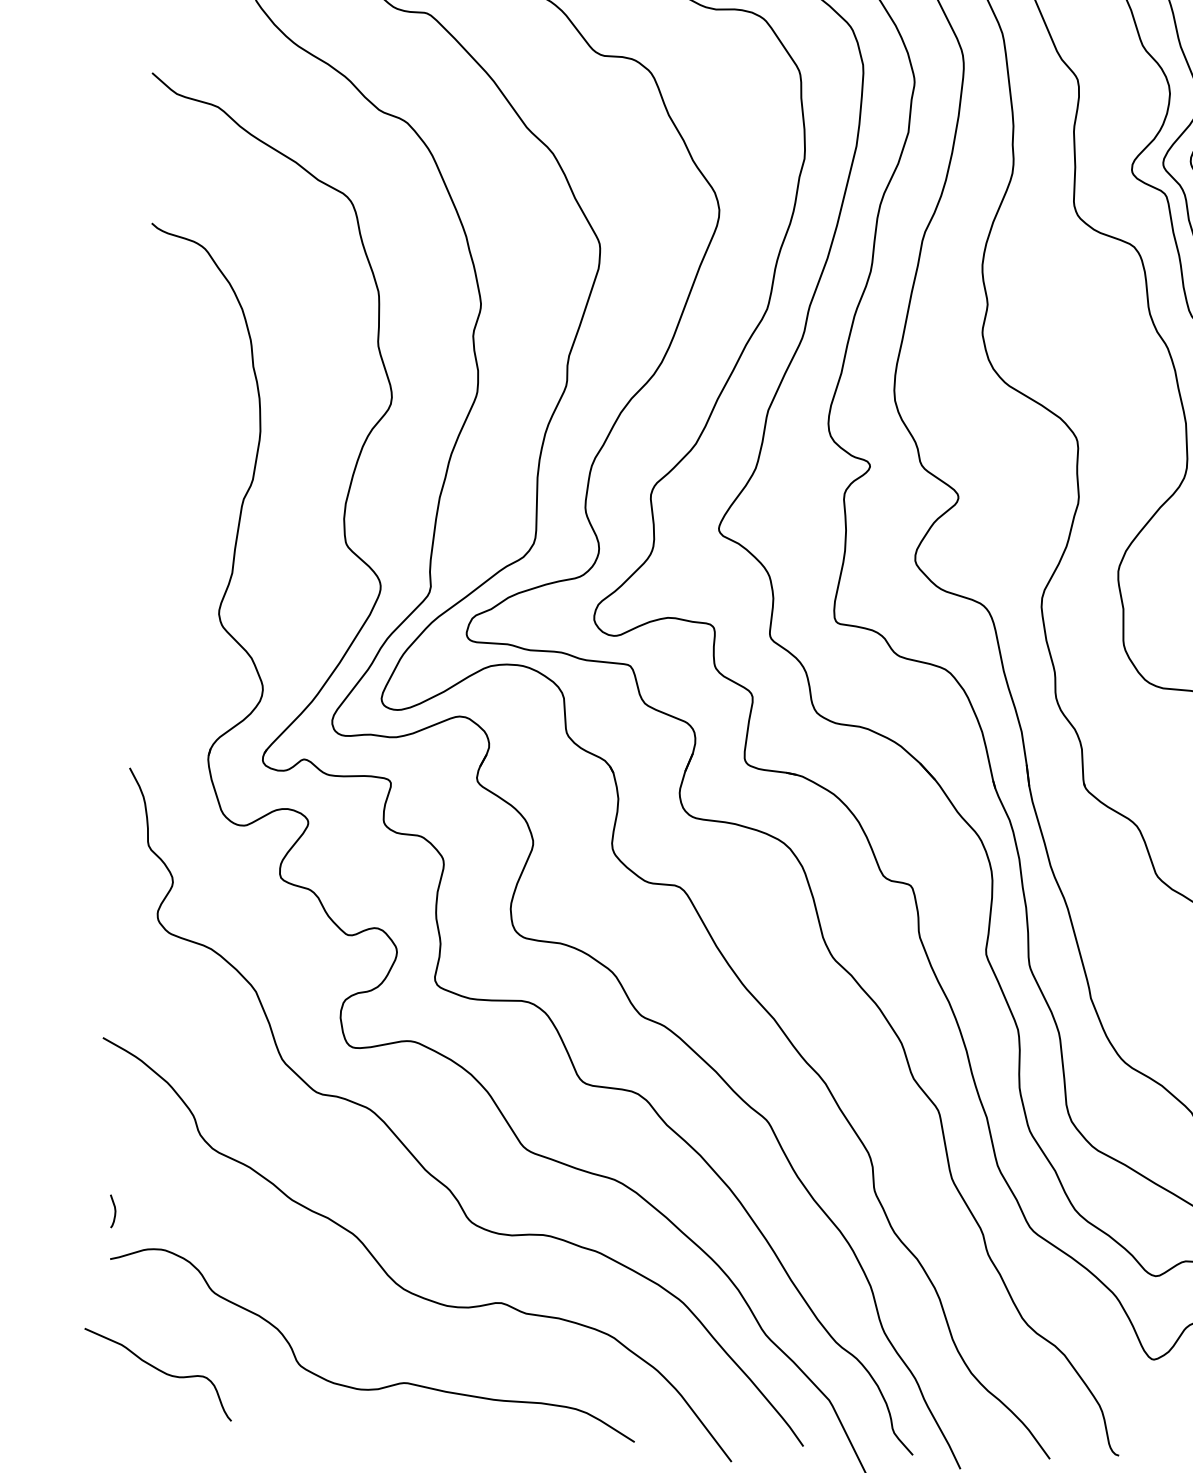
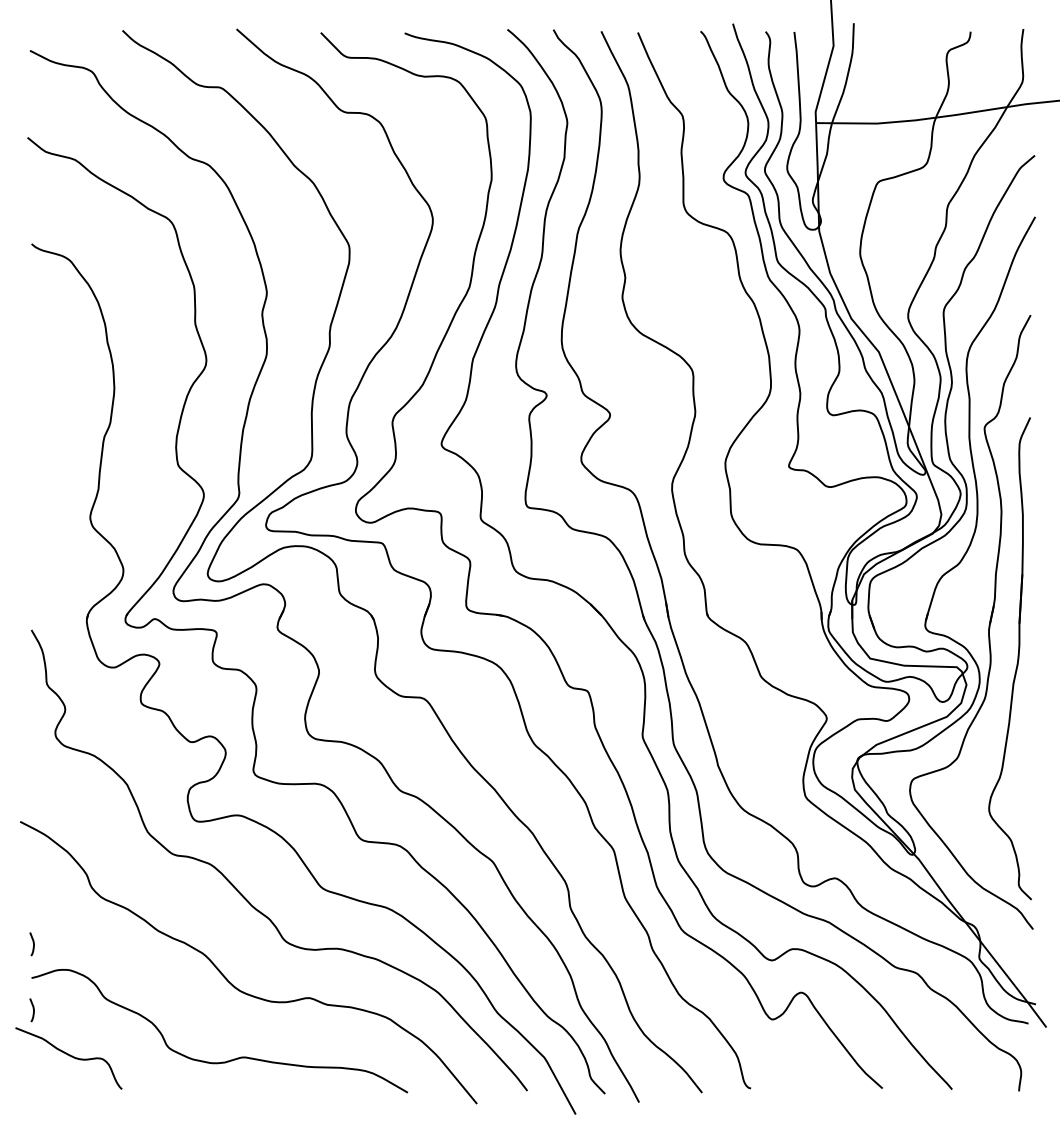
curve: (111, 1304) -> (33, 1010), added

